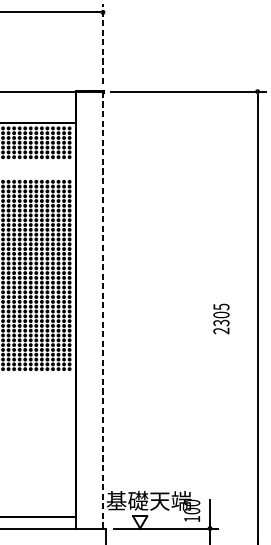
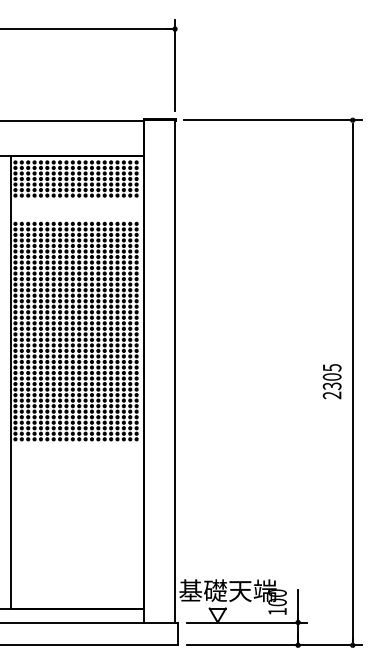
line: (103, 44) -> (175, 65), dashed -> solid
line: (103, 309) -> (175, 370), dashed -> solid
text: (220, 318) -> (331, 381), moved

